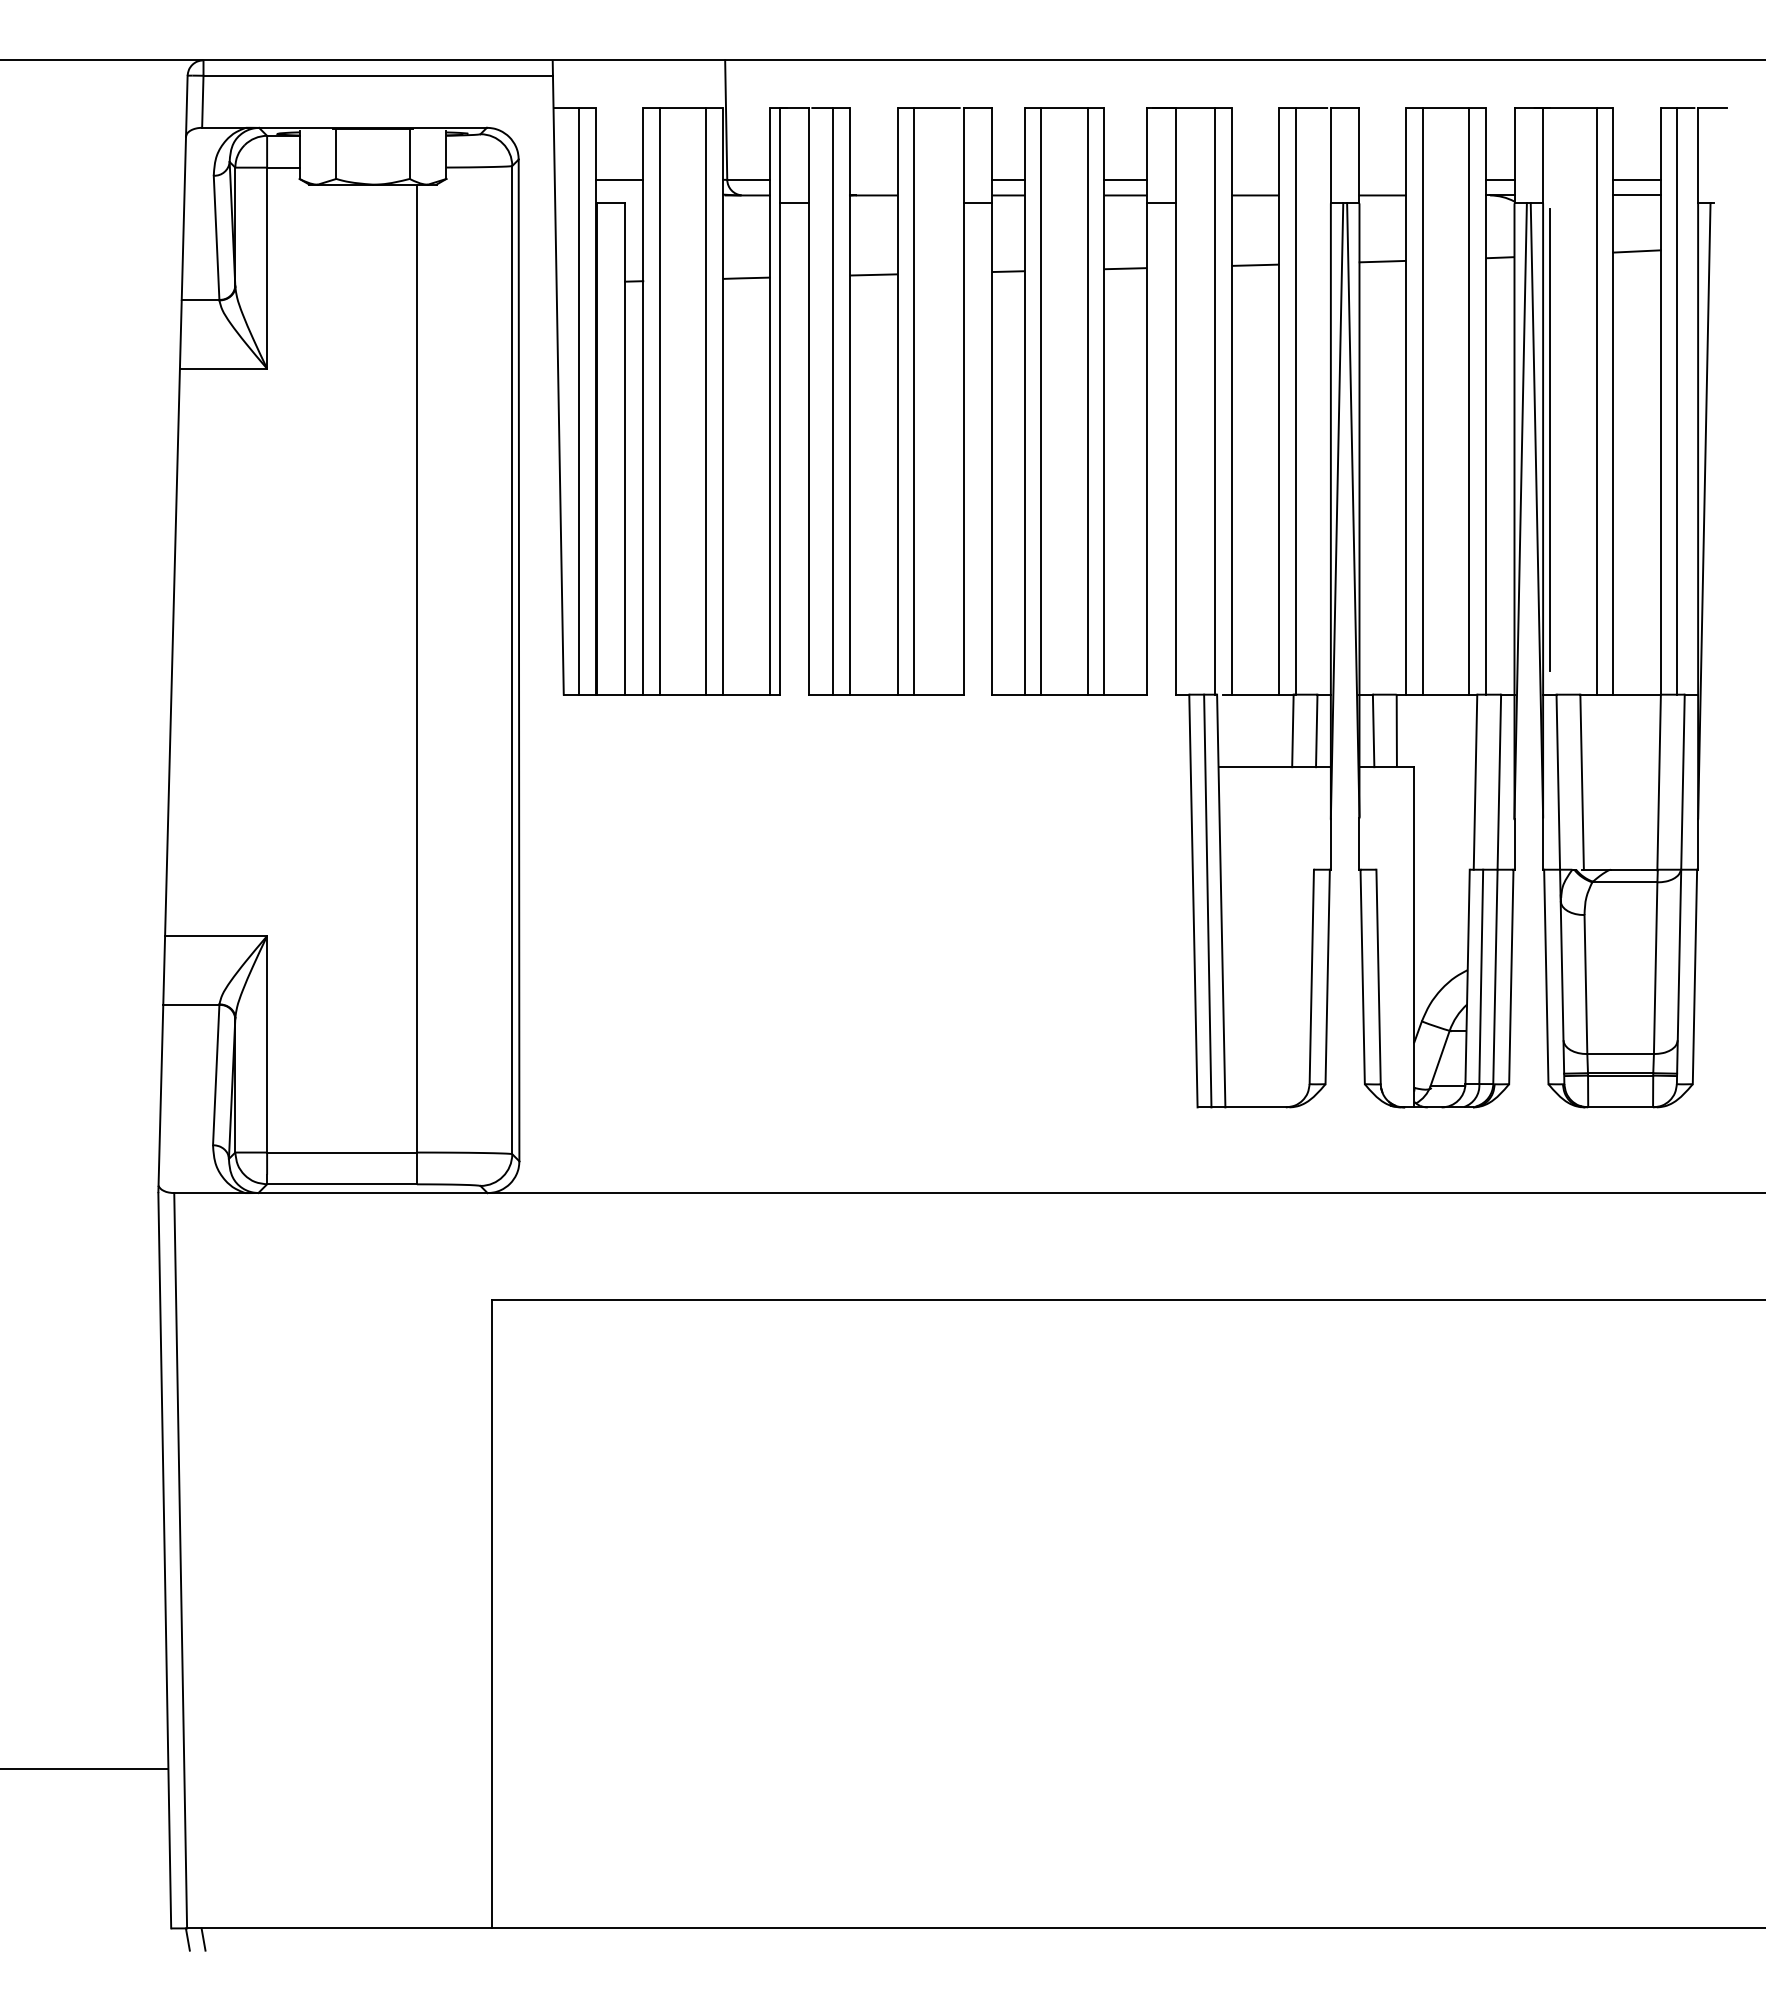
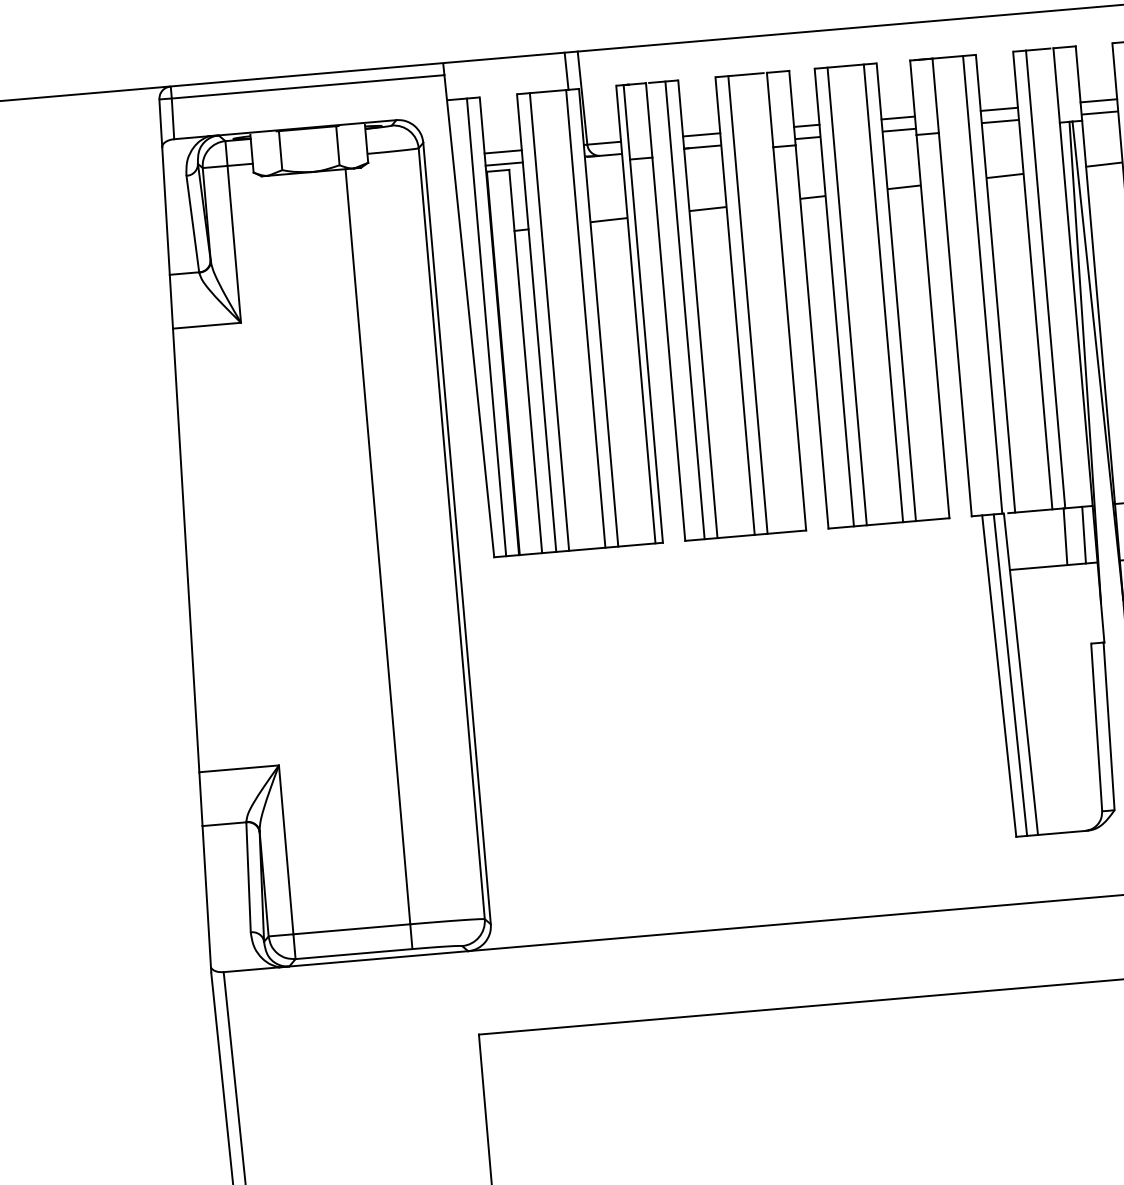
line: (708, 84) -> (566, 71), added
line: (873, 179) -> (701, 134), added
line: (1255, 179) -> (999, 109), added
line: (1382, 179) -> (1098, 100), added
line: (619, 195) -> (504, 164), added

